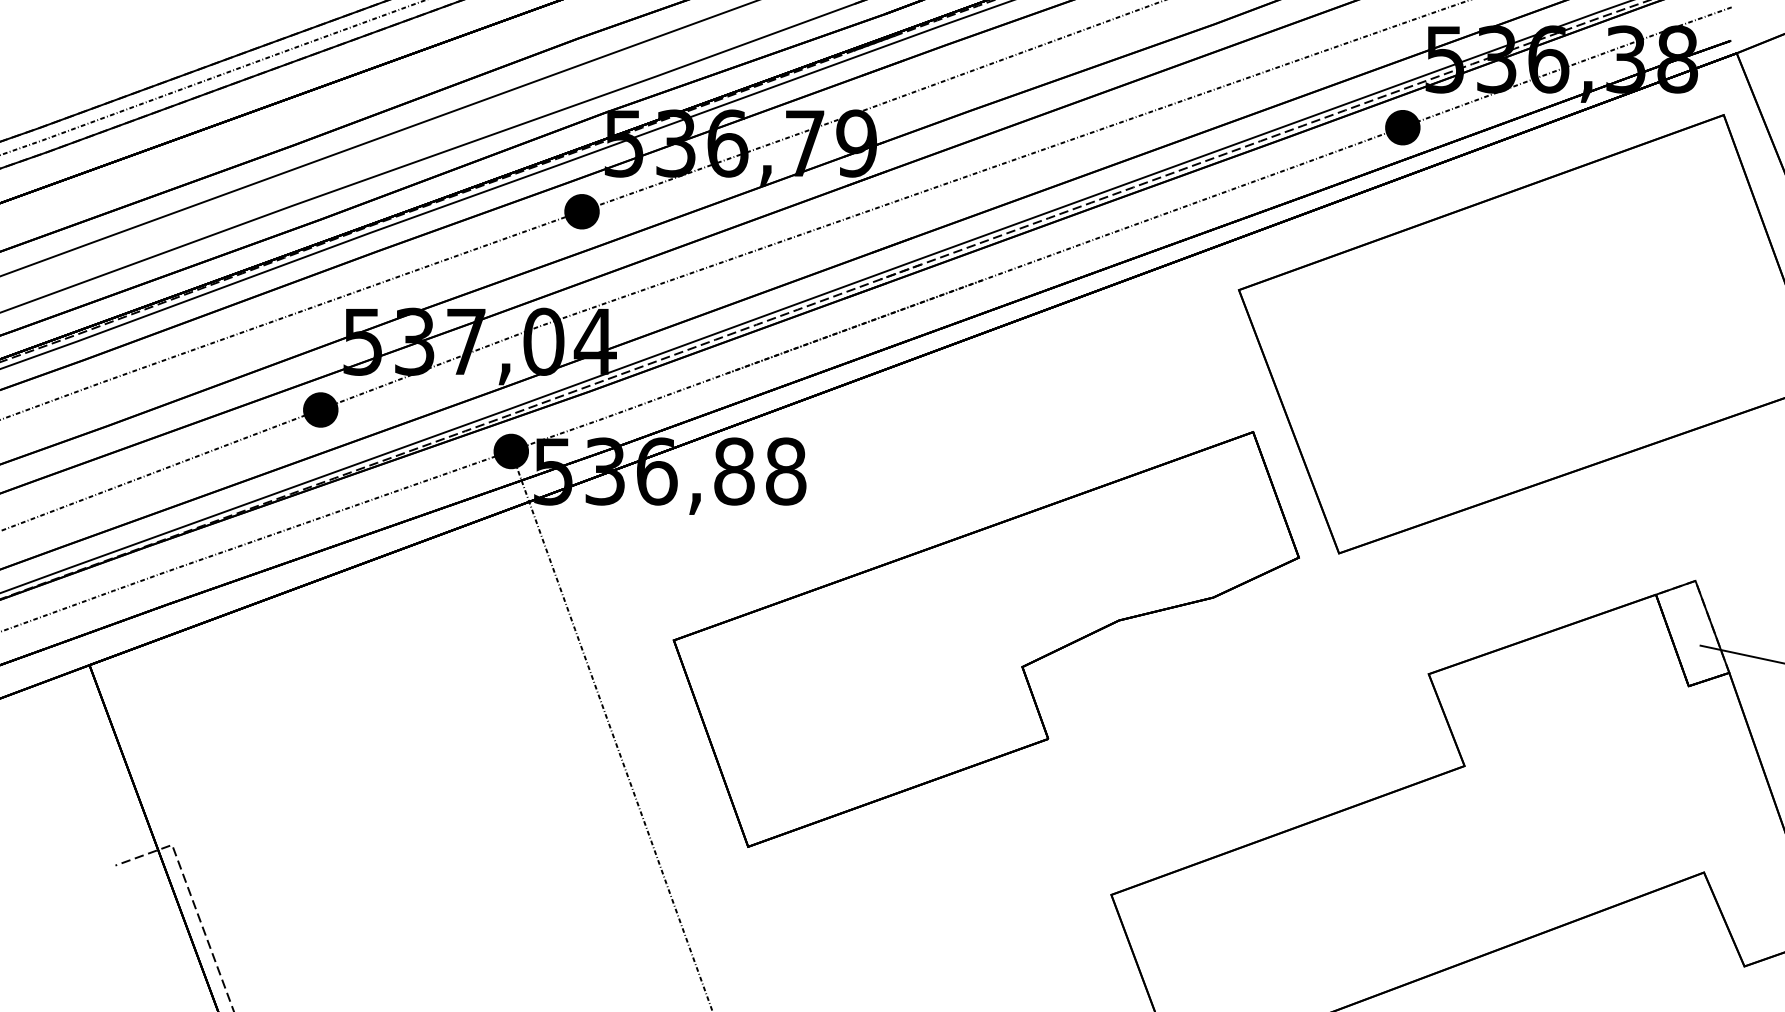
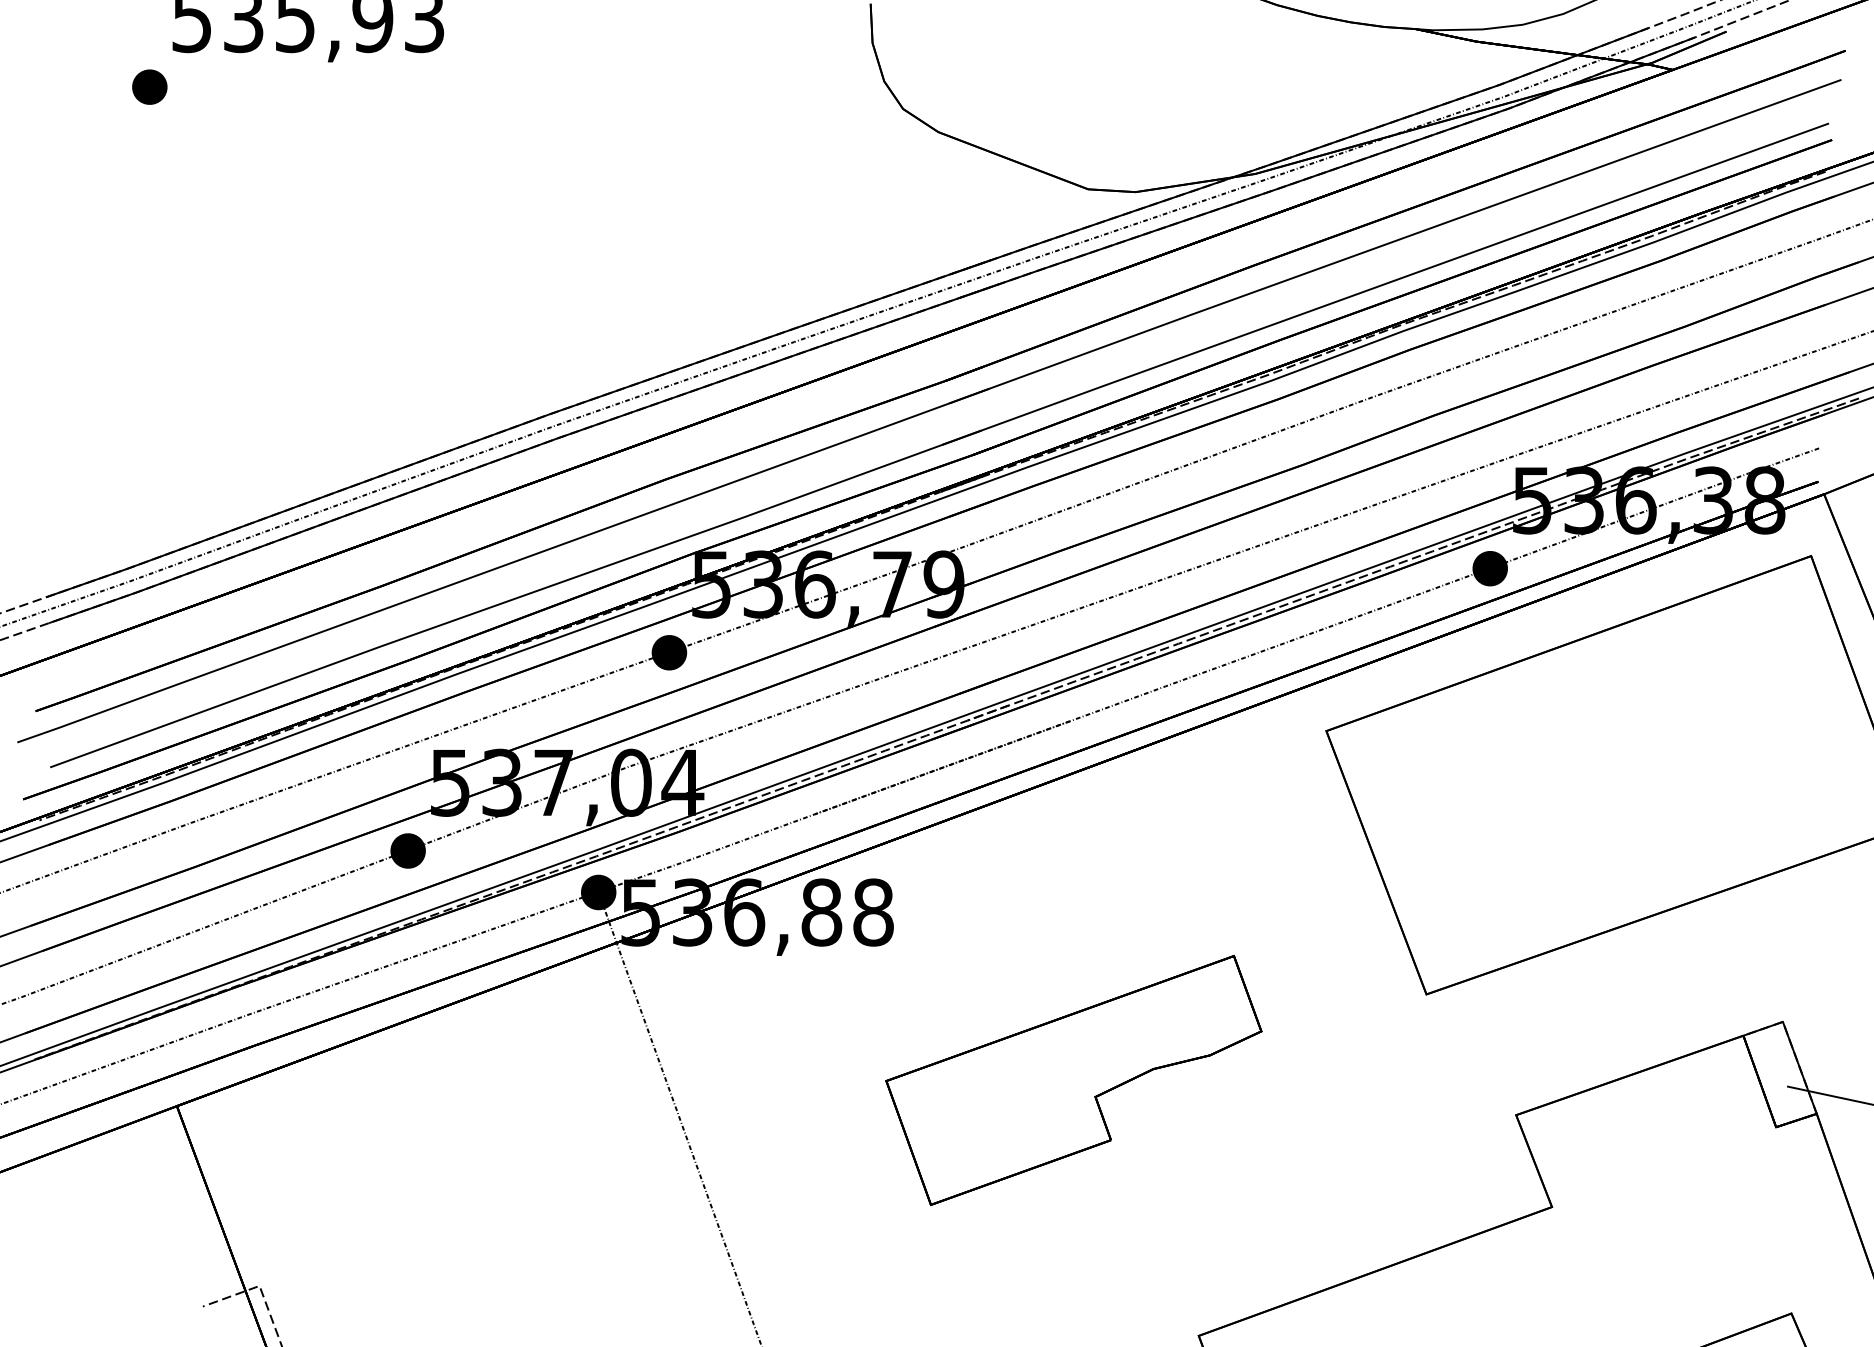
part: (986, 639) -> (1073, 1080), size x0.6

